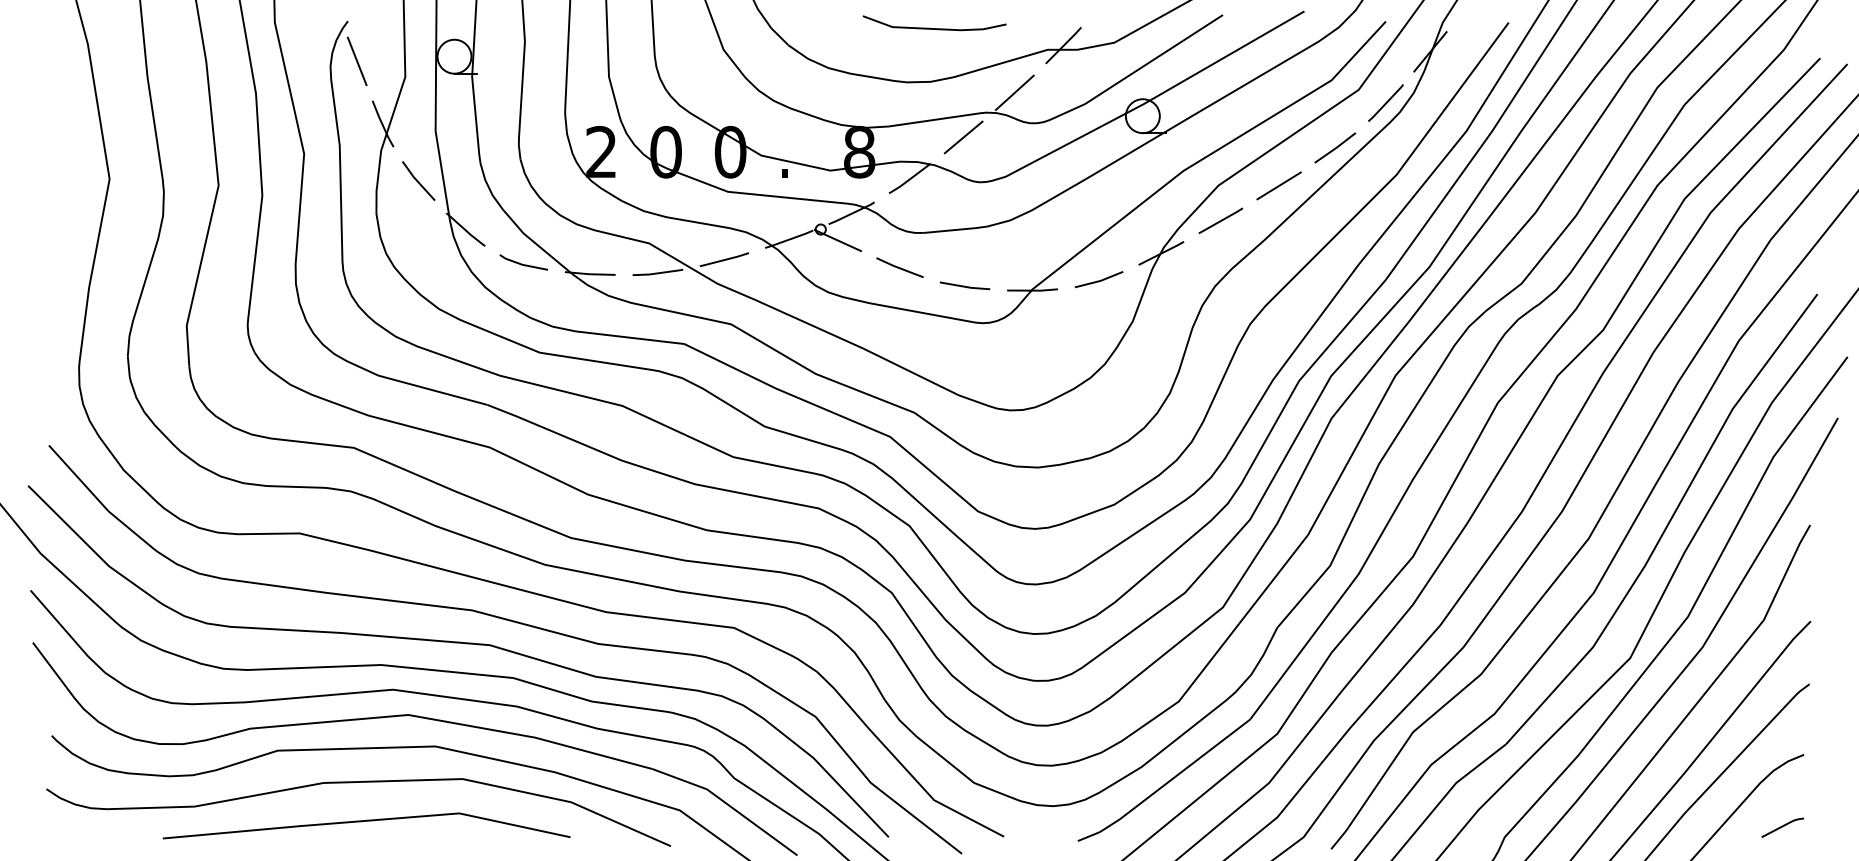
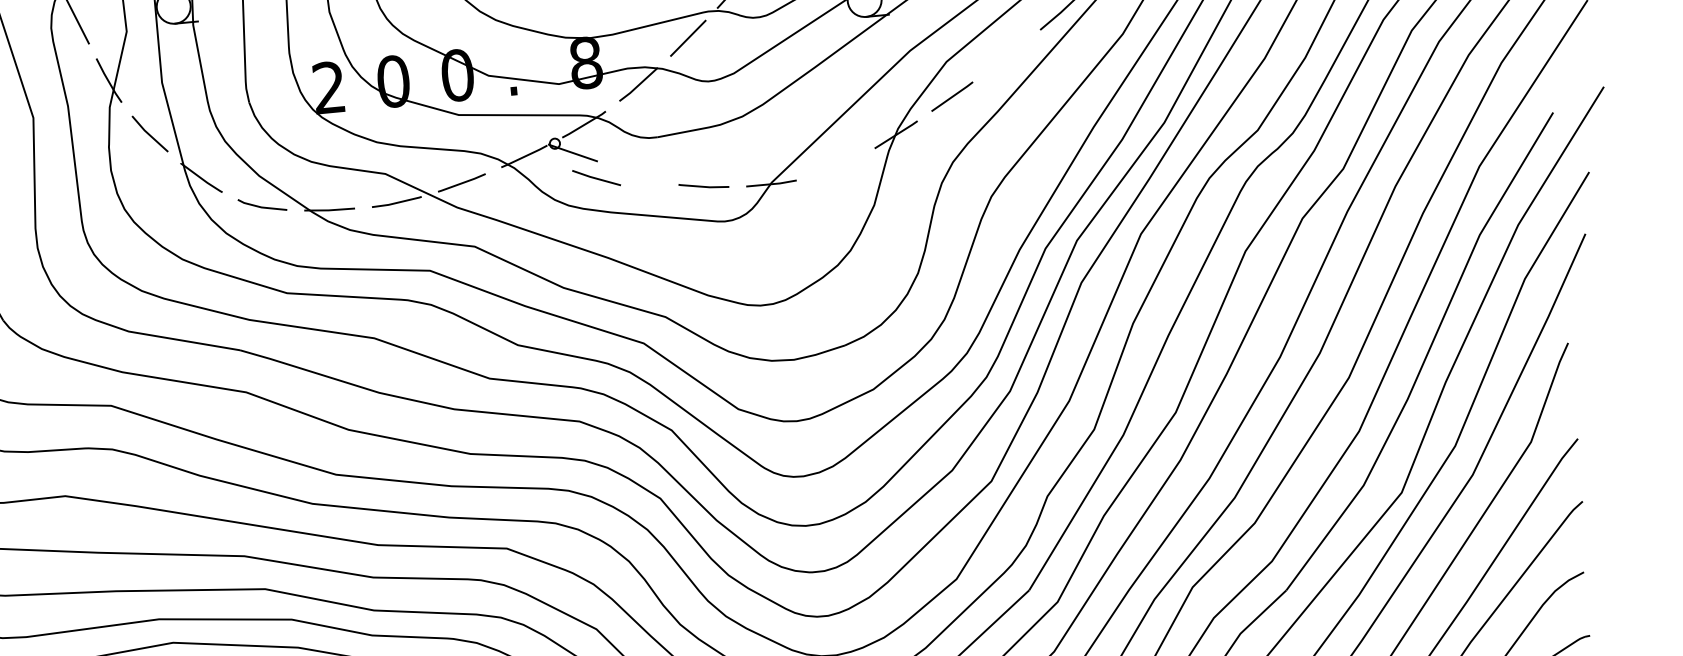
line: (1278, 185) -> (1006, 56), removed
line: (899, 267) -> (596, 177), moved
line: (1098, 280) -> (836, 167), removed

